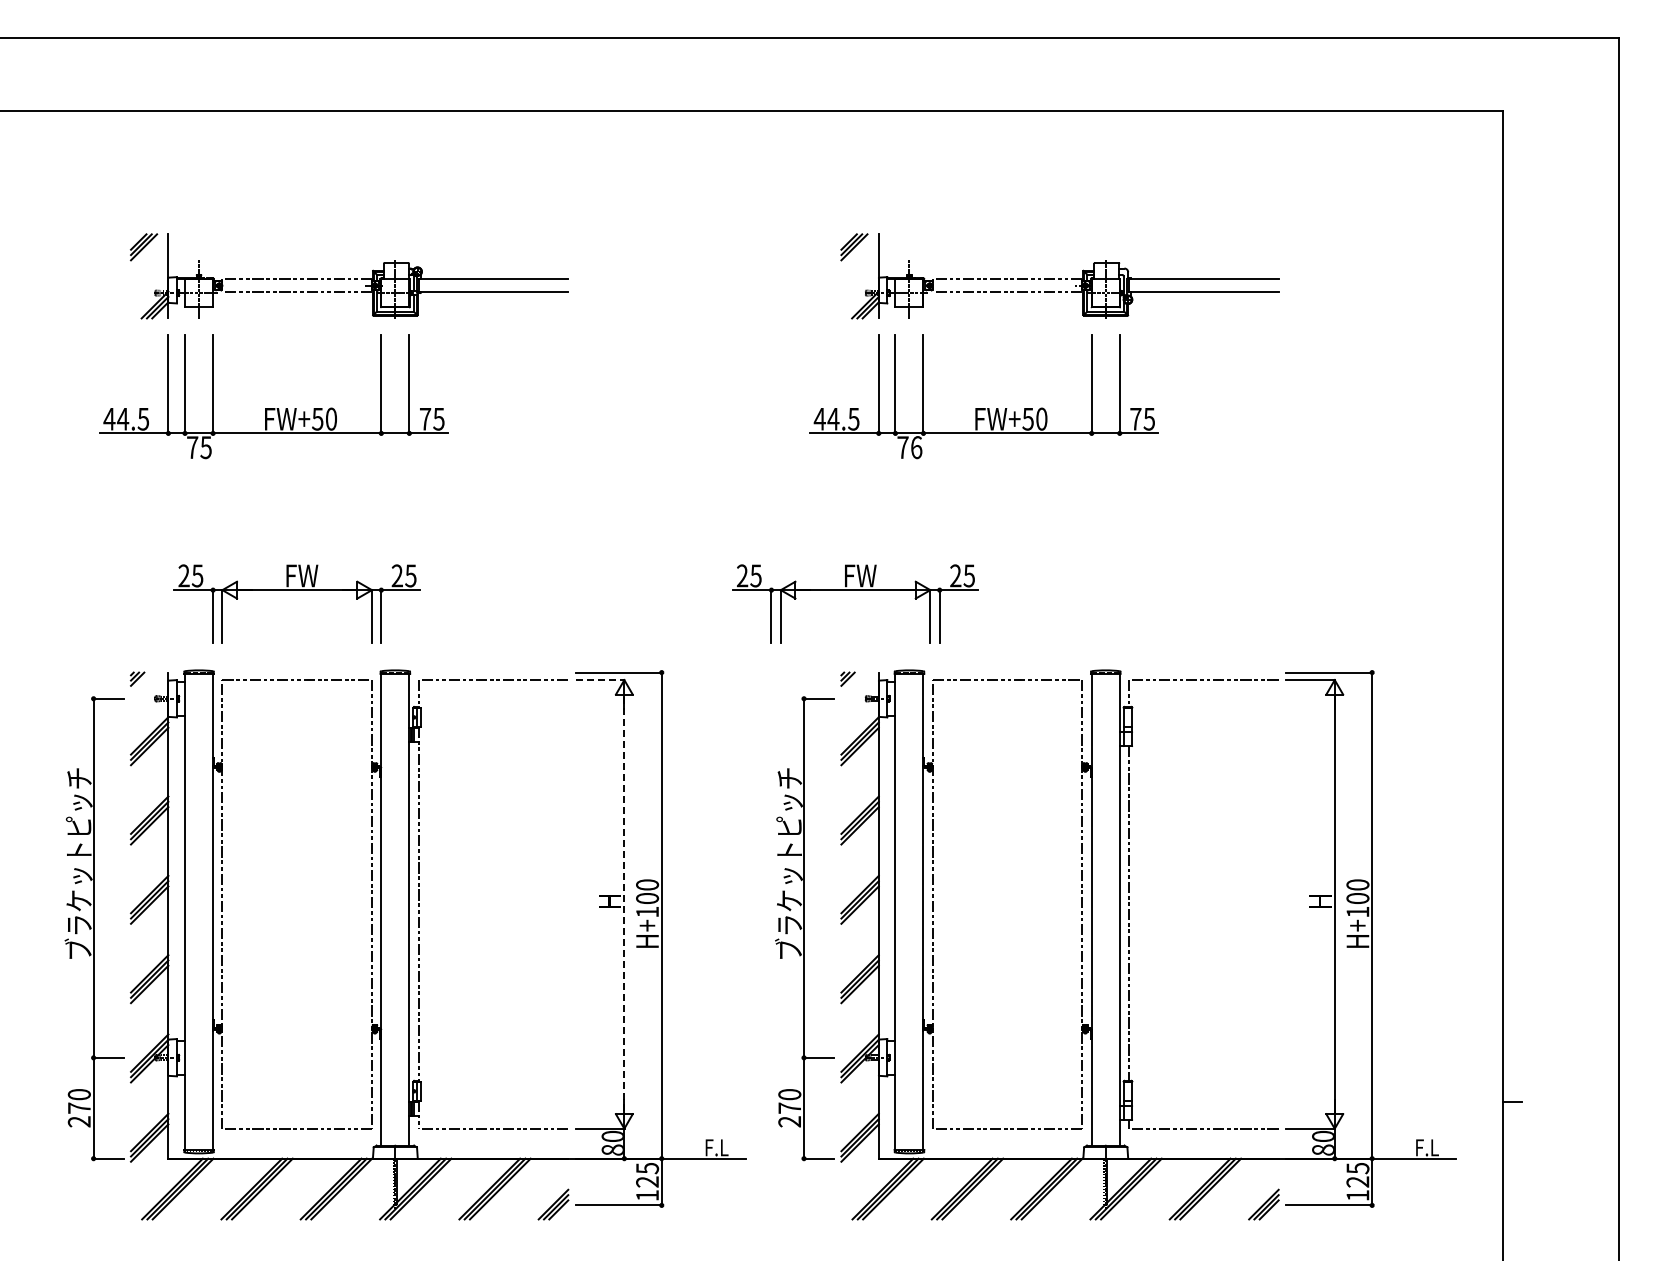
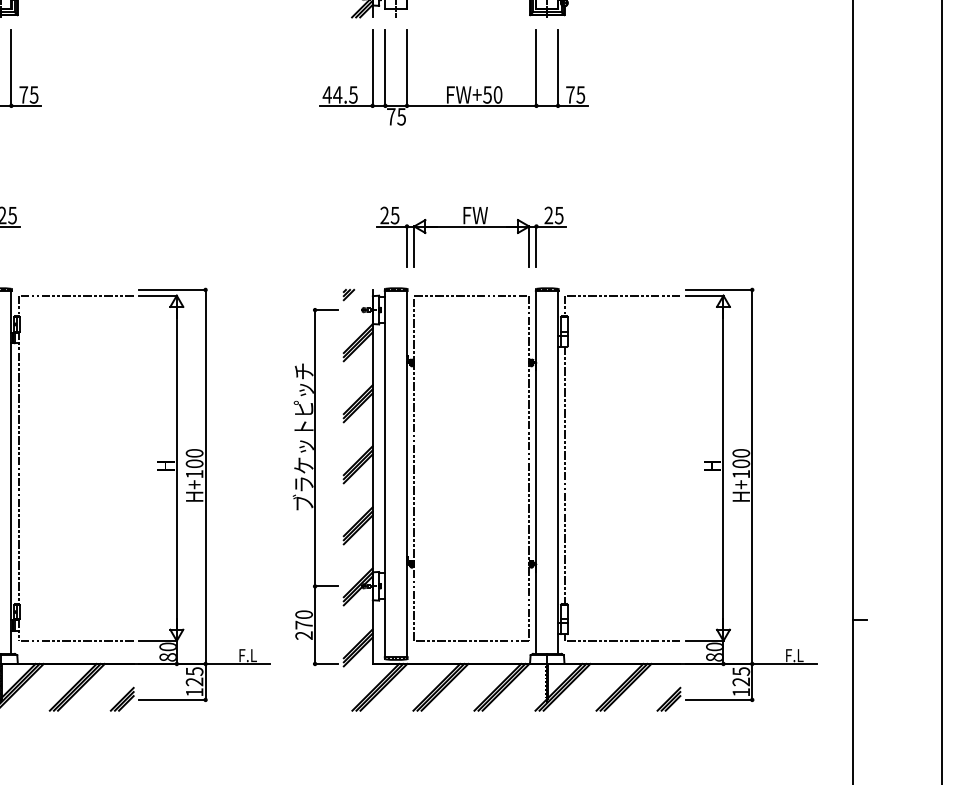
text: (916, 447) -> (401, 116), 76 -> 75
part: (855, 590) -> (471, 226), moved
line: (600, 680) -> (158, 296), dashed -> solid
line: (624, 904) -> (176, 468), dashed -> solid

